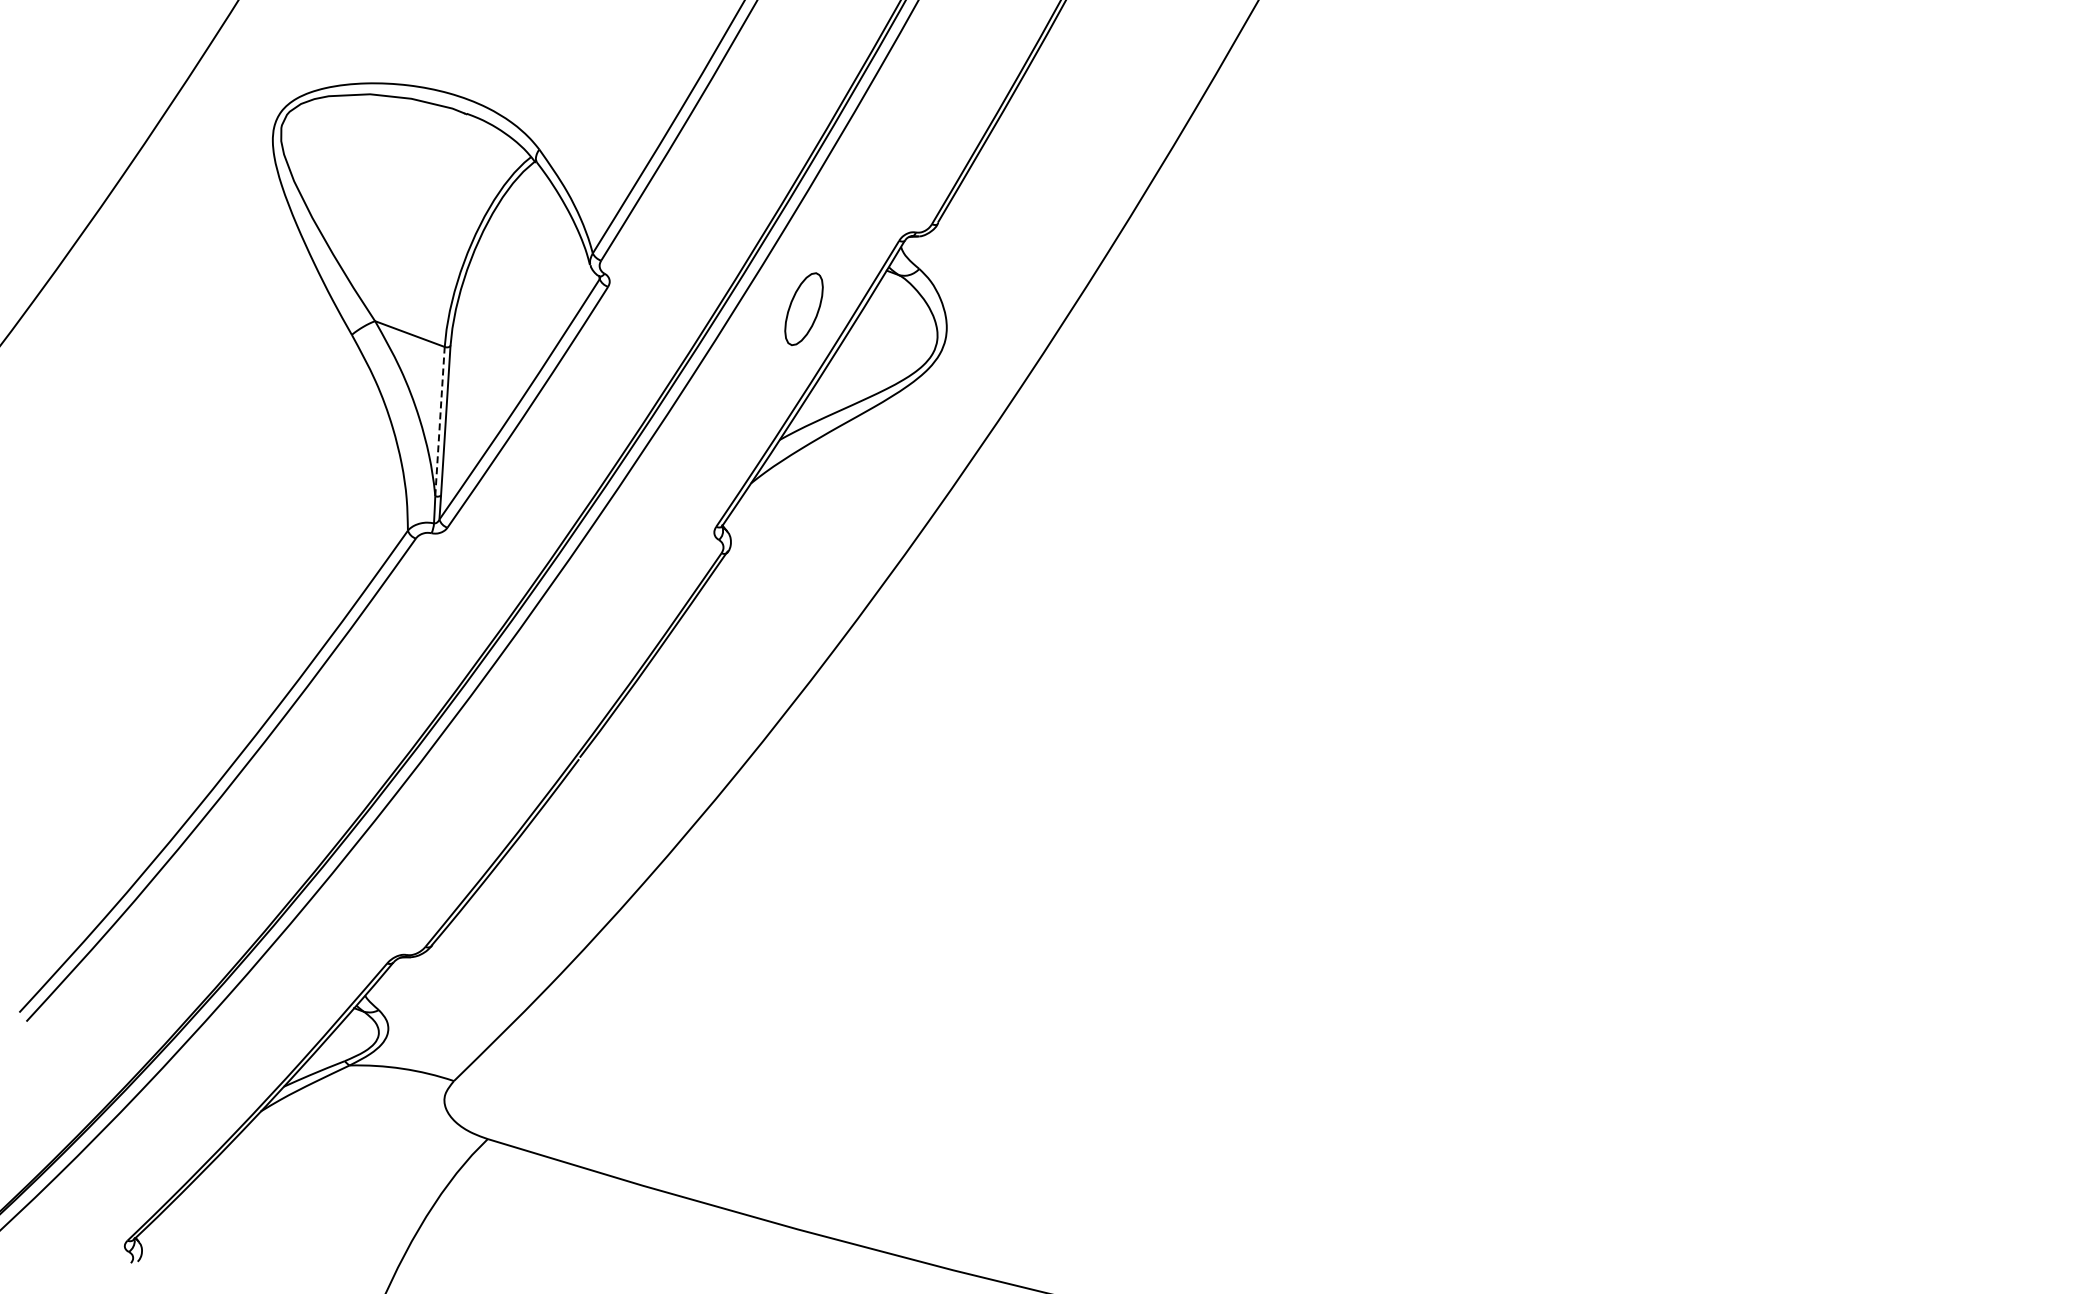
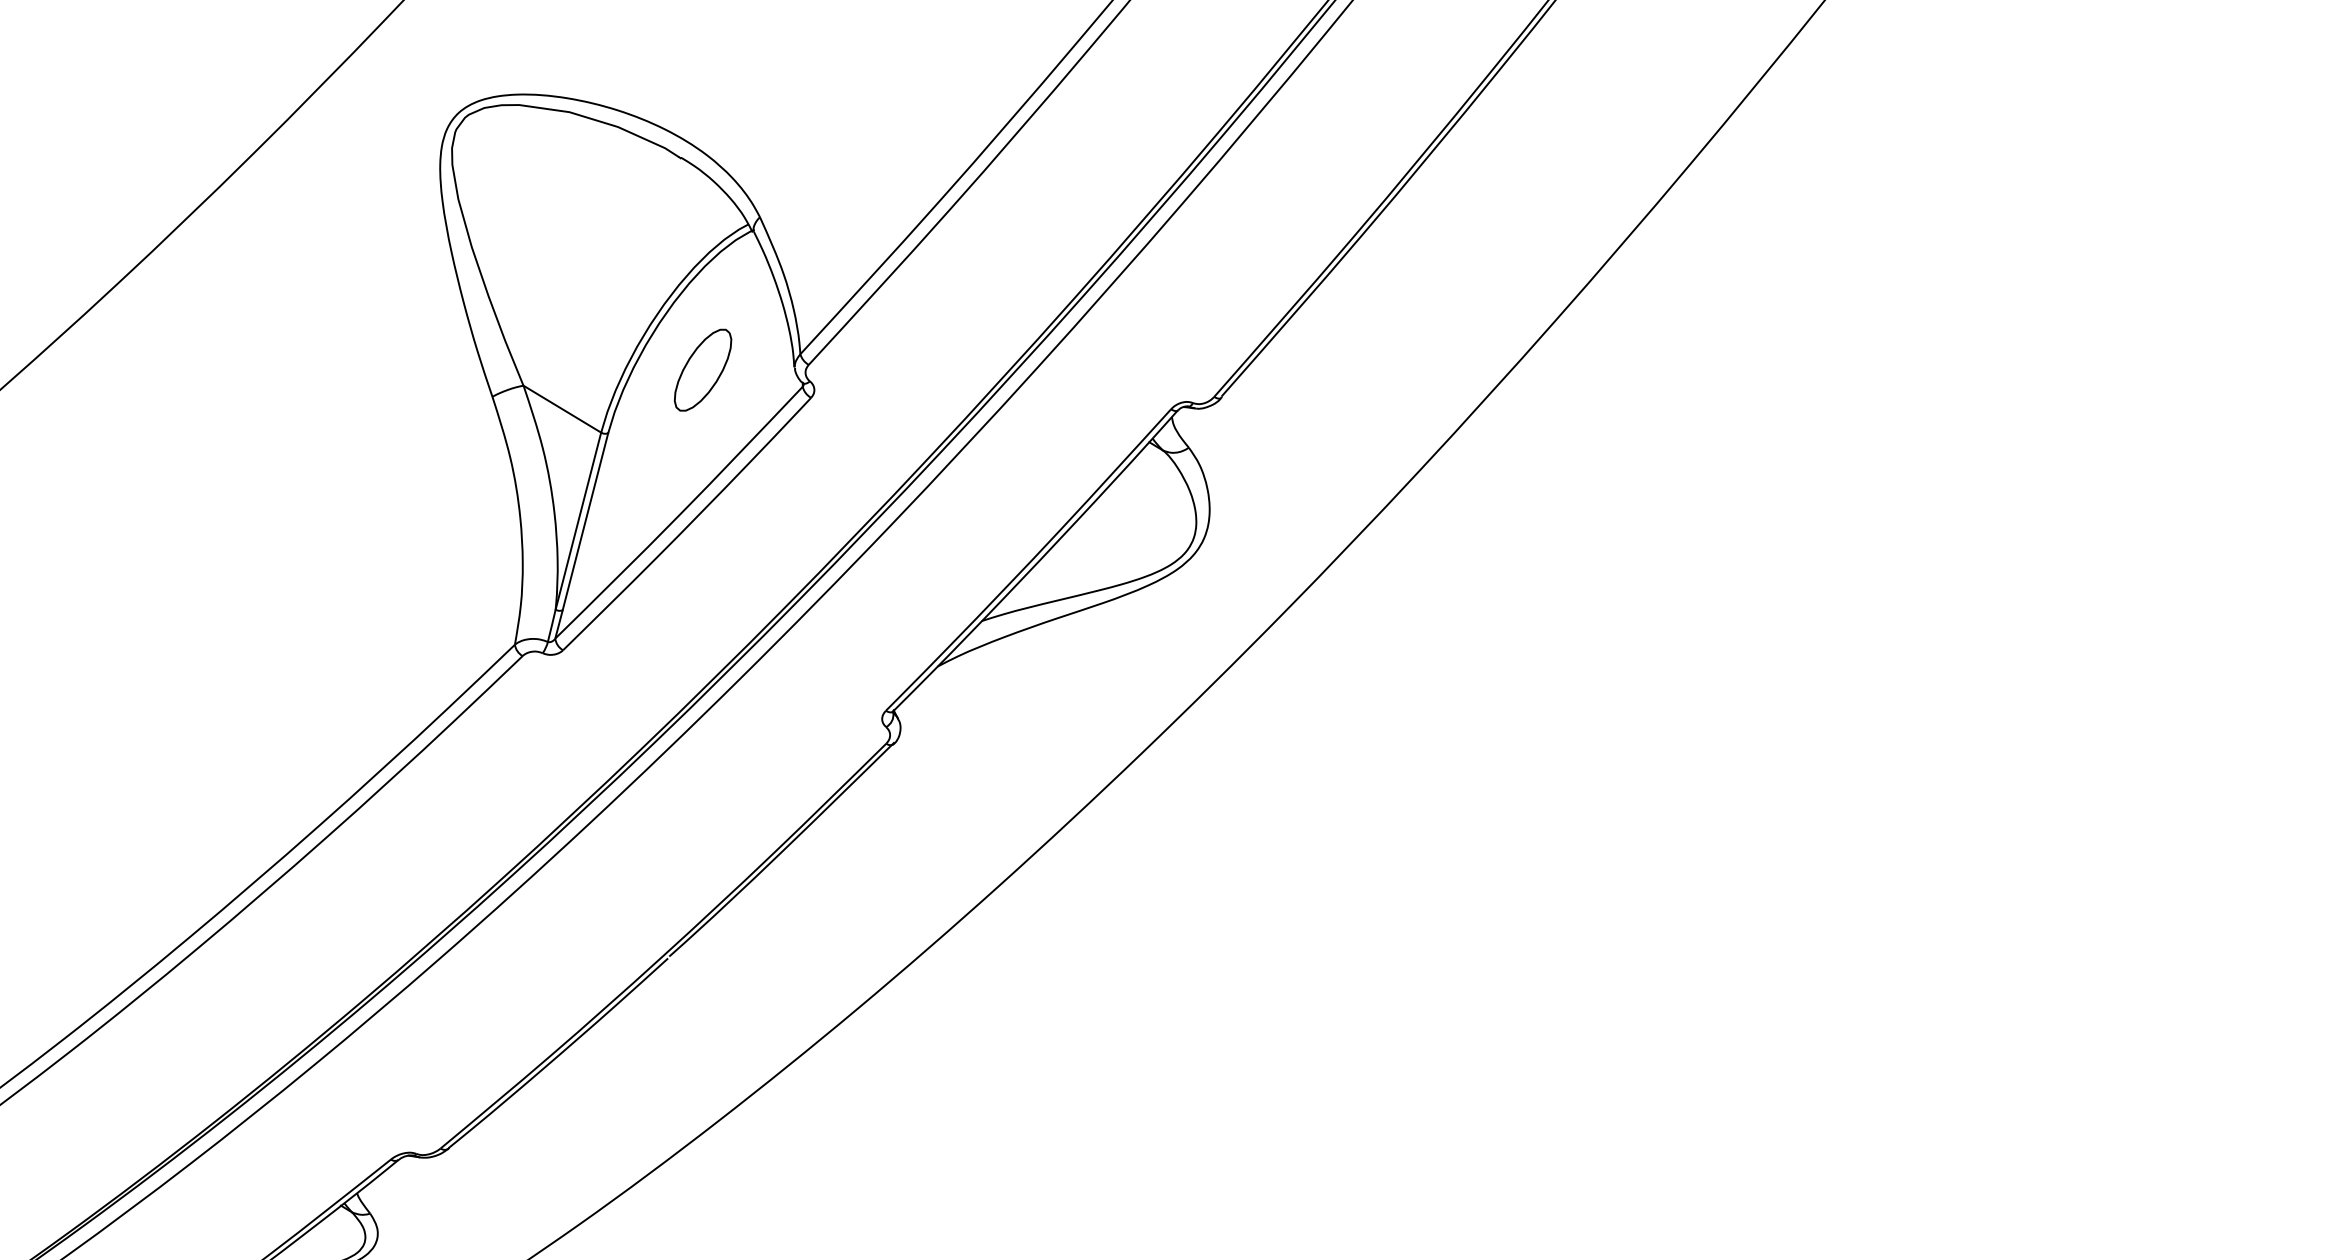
part: (803, 308) -> (702, 369), moved
line: (440, 421) -> (579, 521), dashed -> solid

